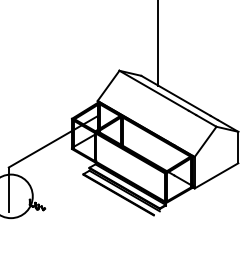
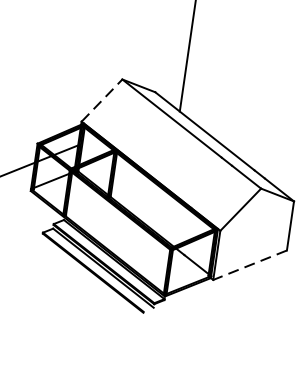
line: (108, 85) -> (101, 99), solid -> dashed
line: (216, 176) -> (249, 266), solid -> dashed

